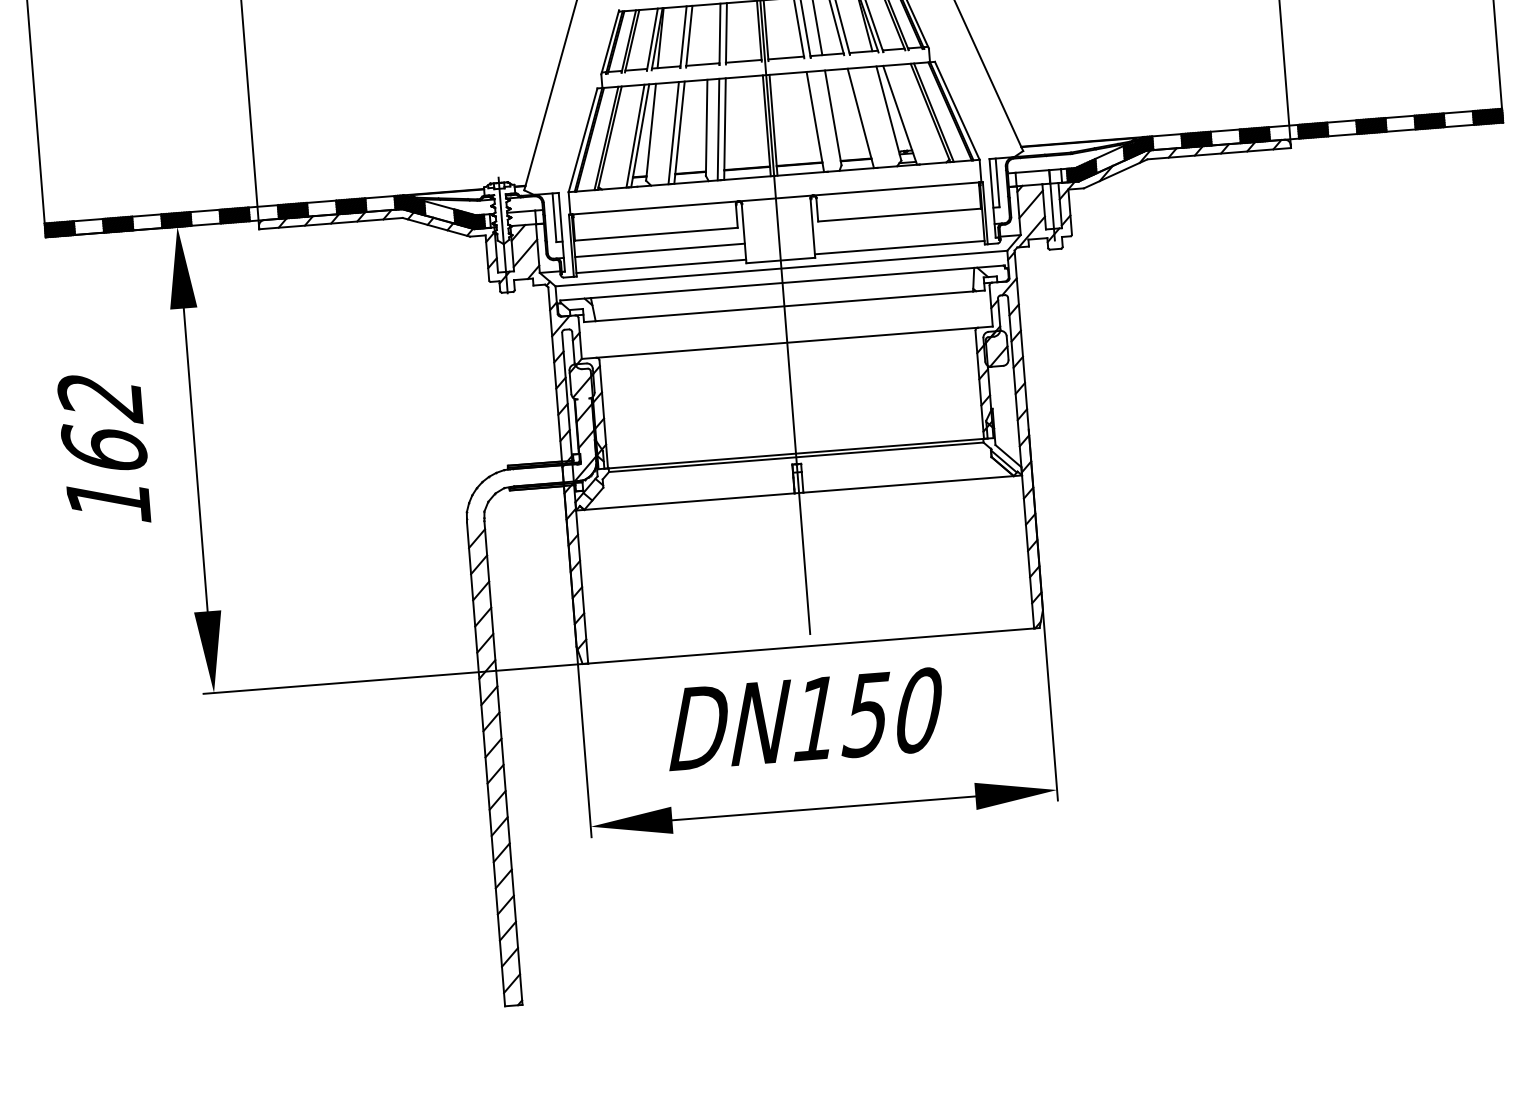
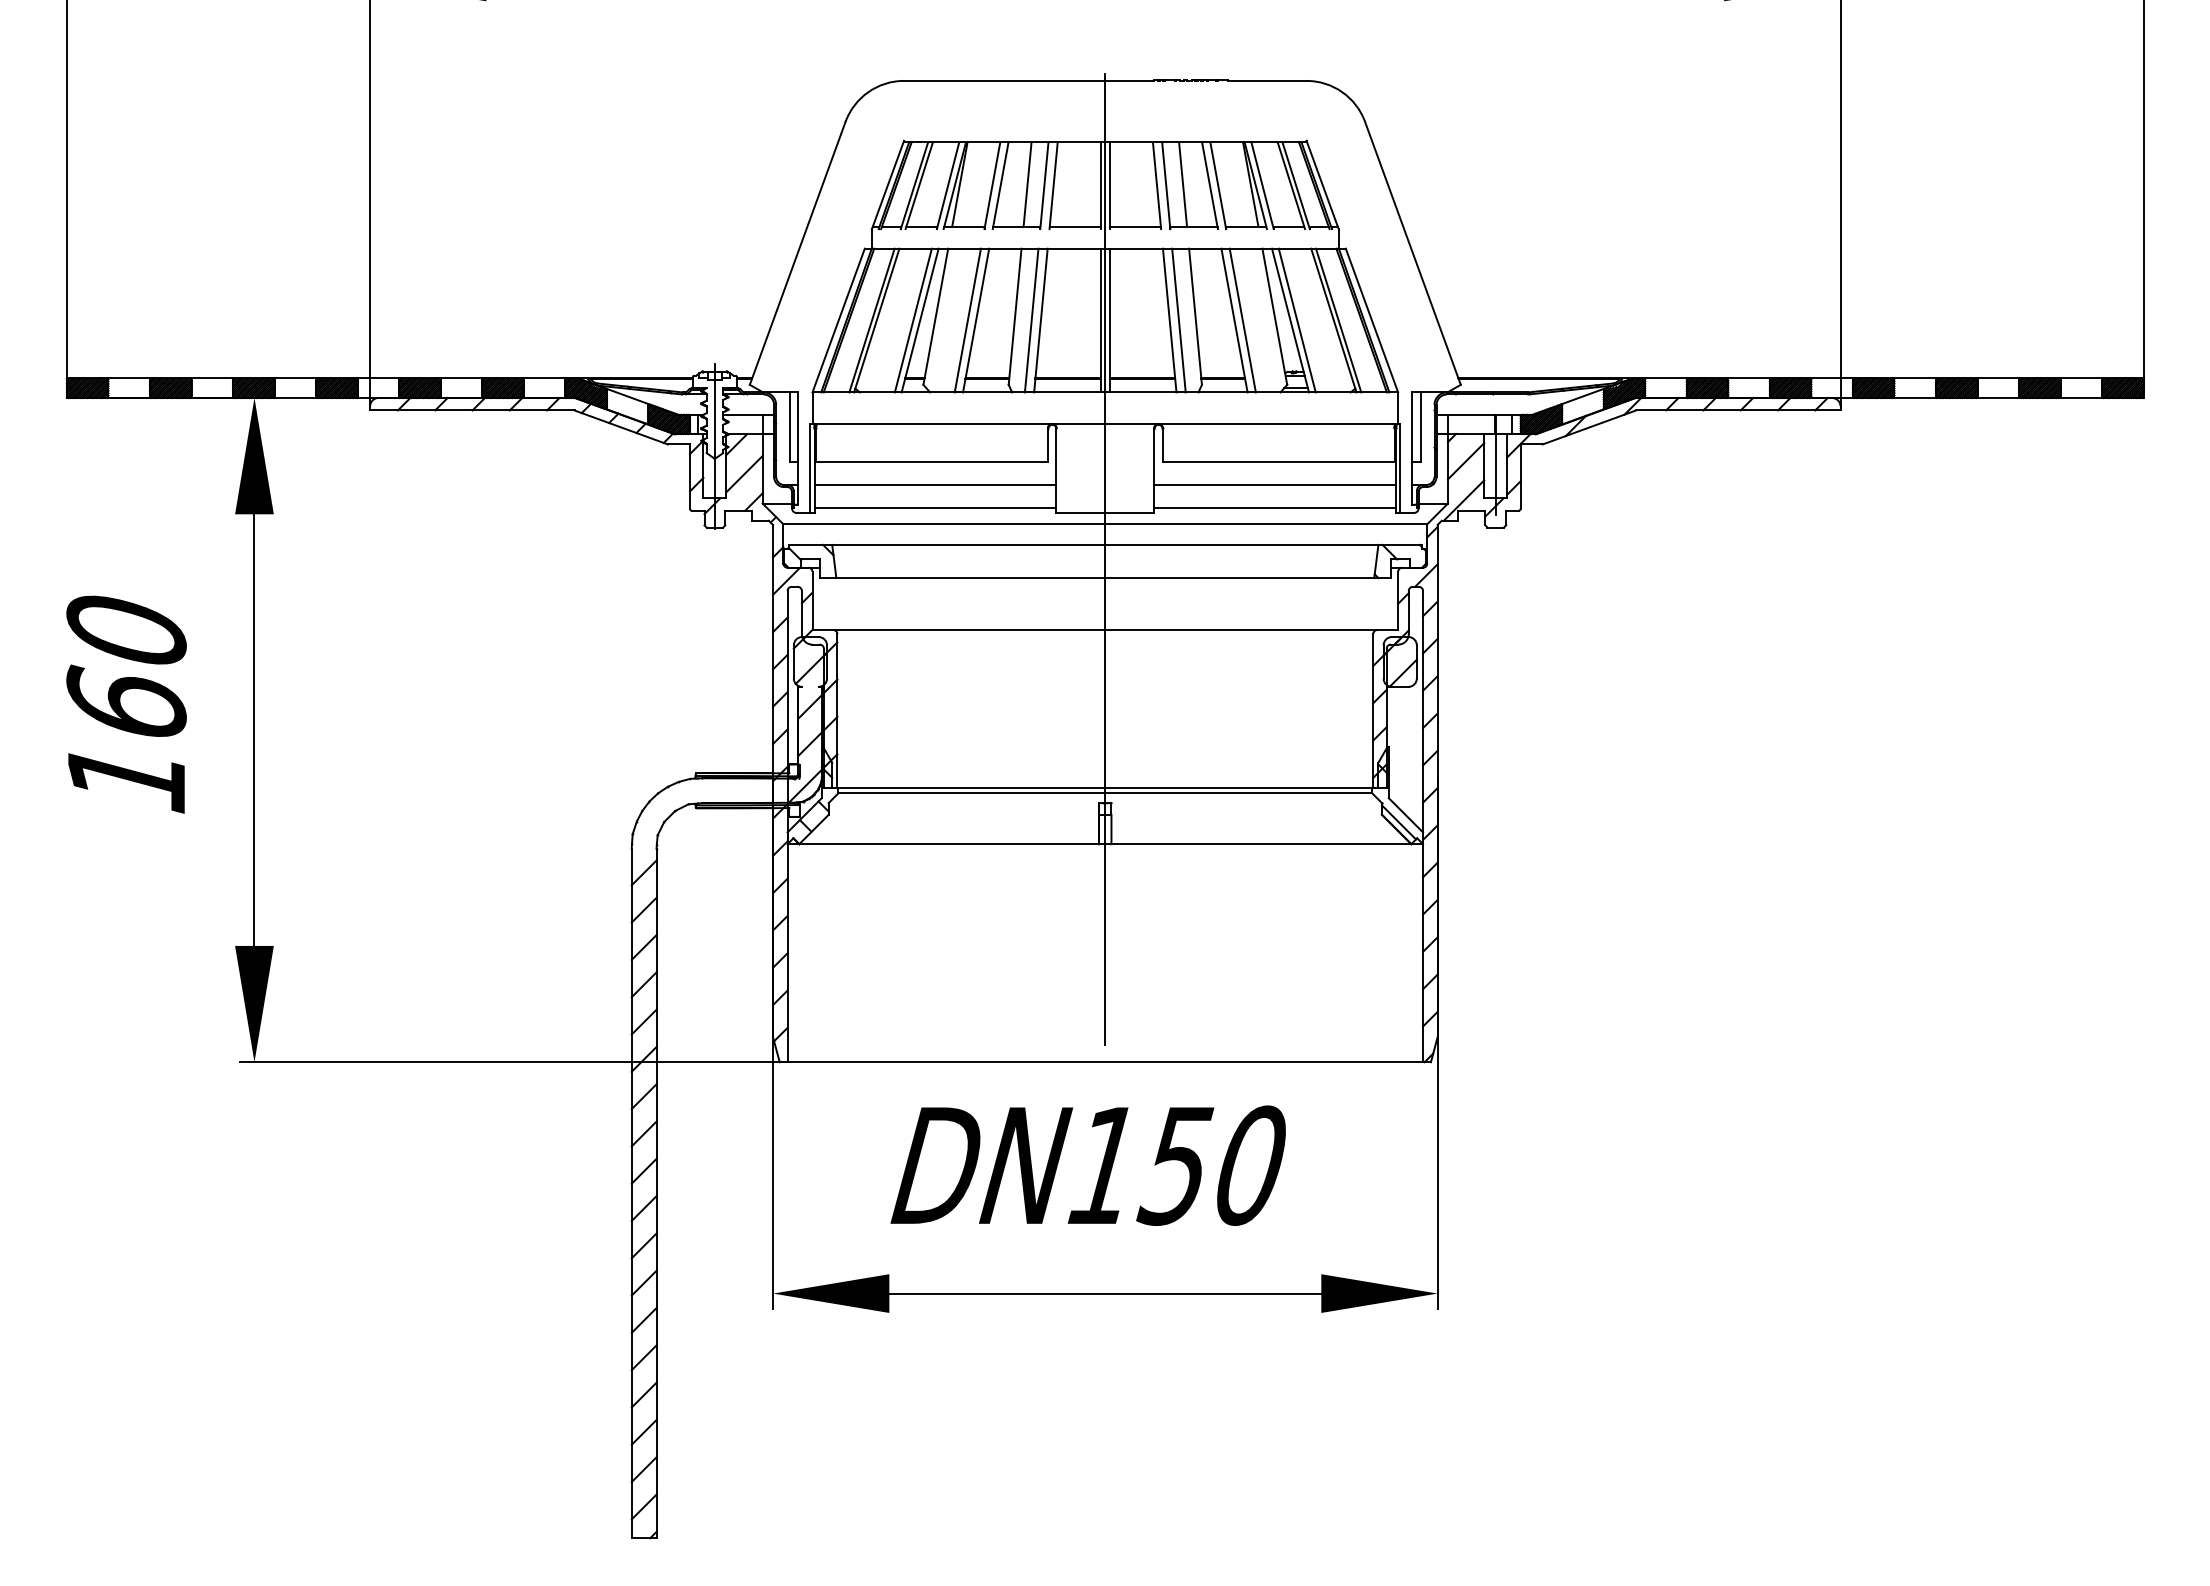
line: (708, 34) -> (1027, 184), added
line: (904, 114) -> (1296, 320), added
line: (866, 117) -> (1242, 320), added
line: (821, 121) -> (1178, 320), added
line: (898, 231) -> (1275, 485), added
text: (100, 399) -> (126, 634), 162 -> 160

